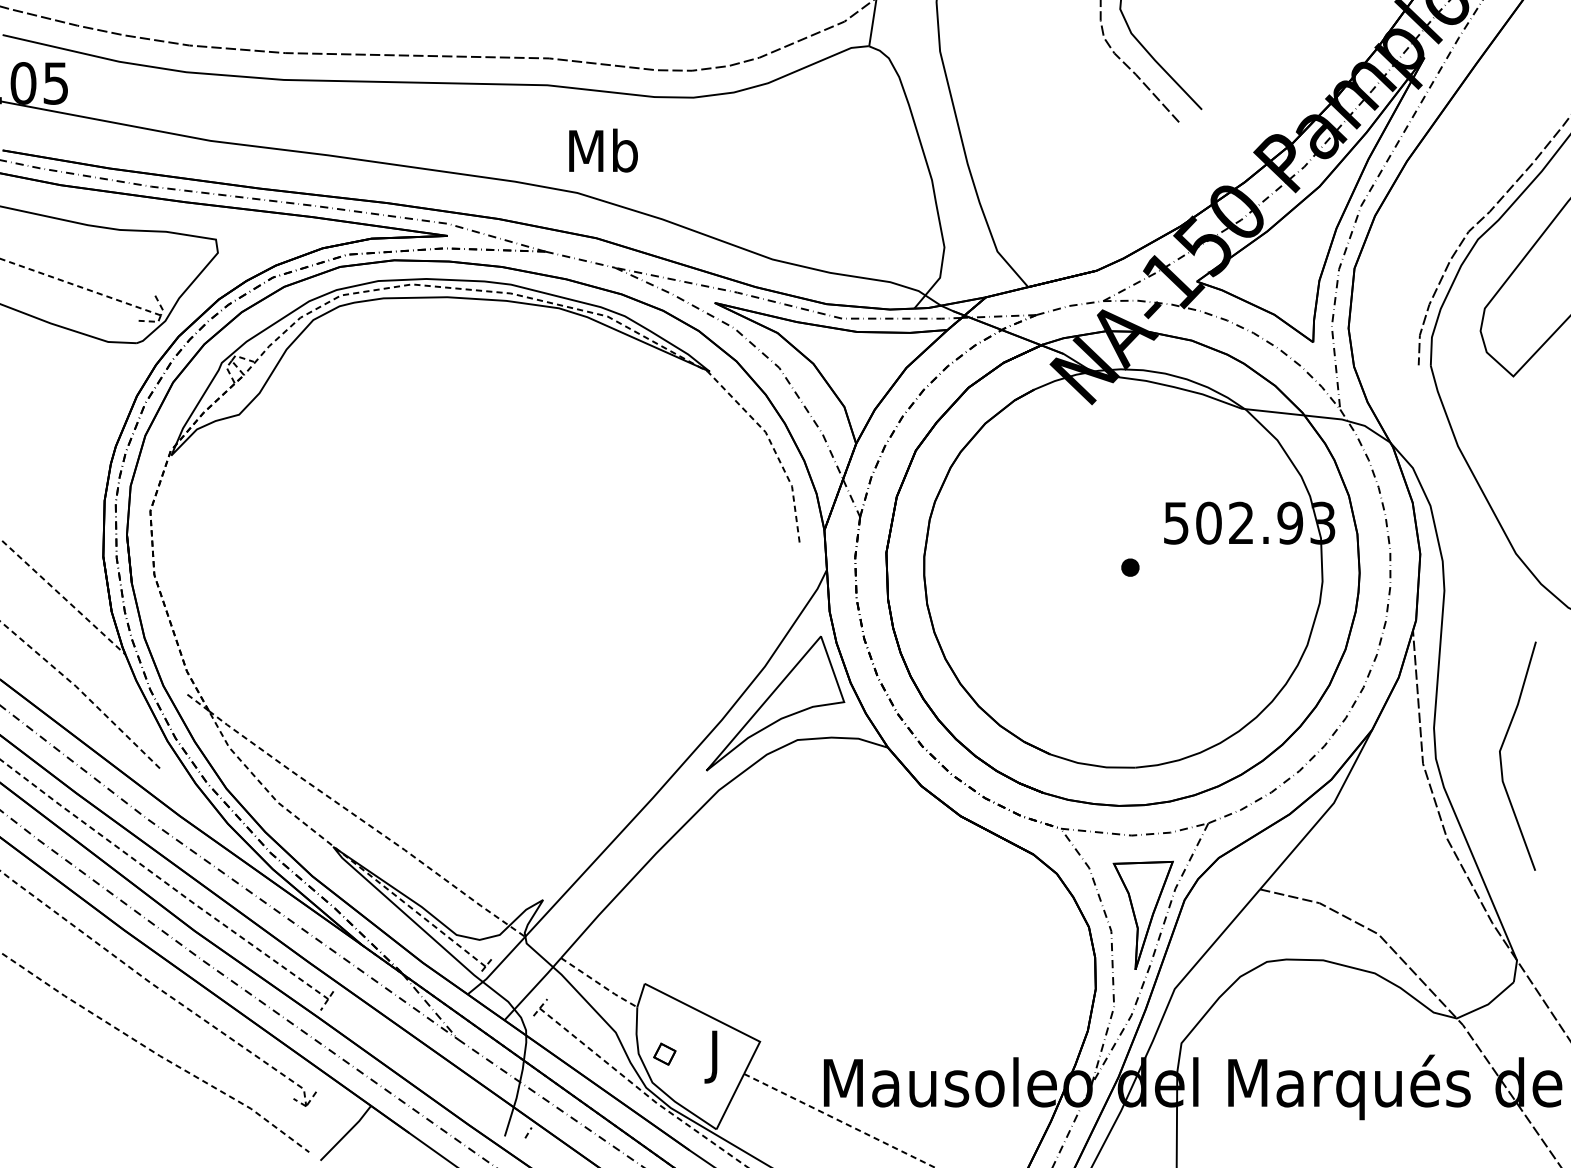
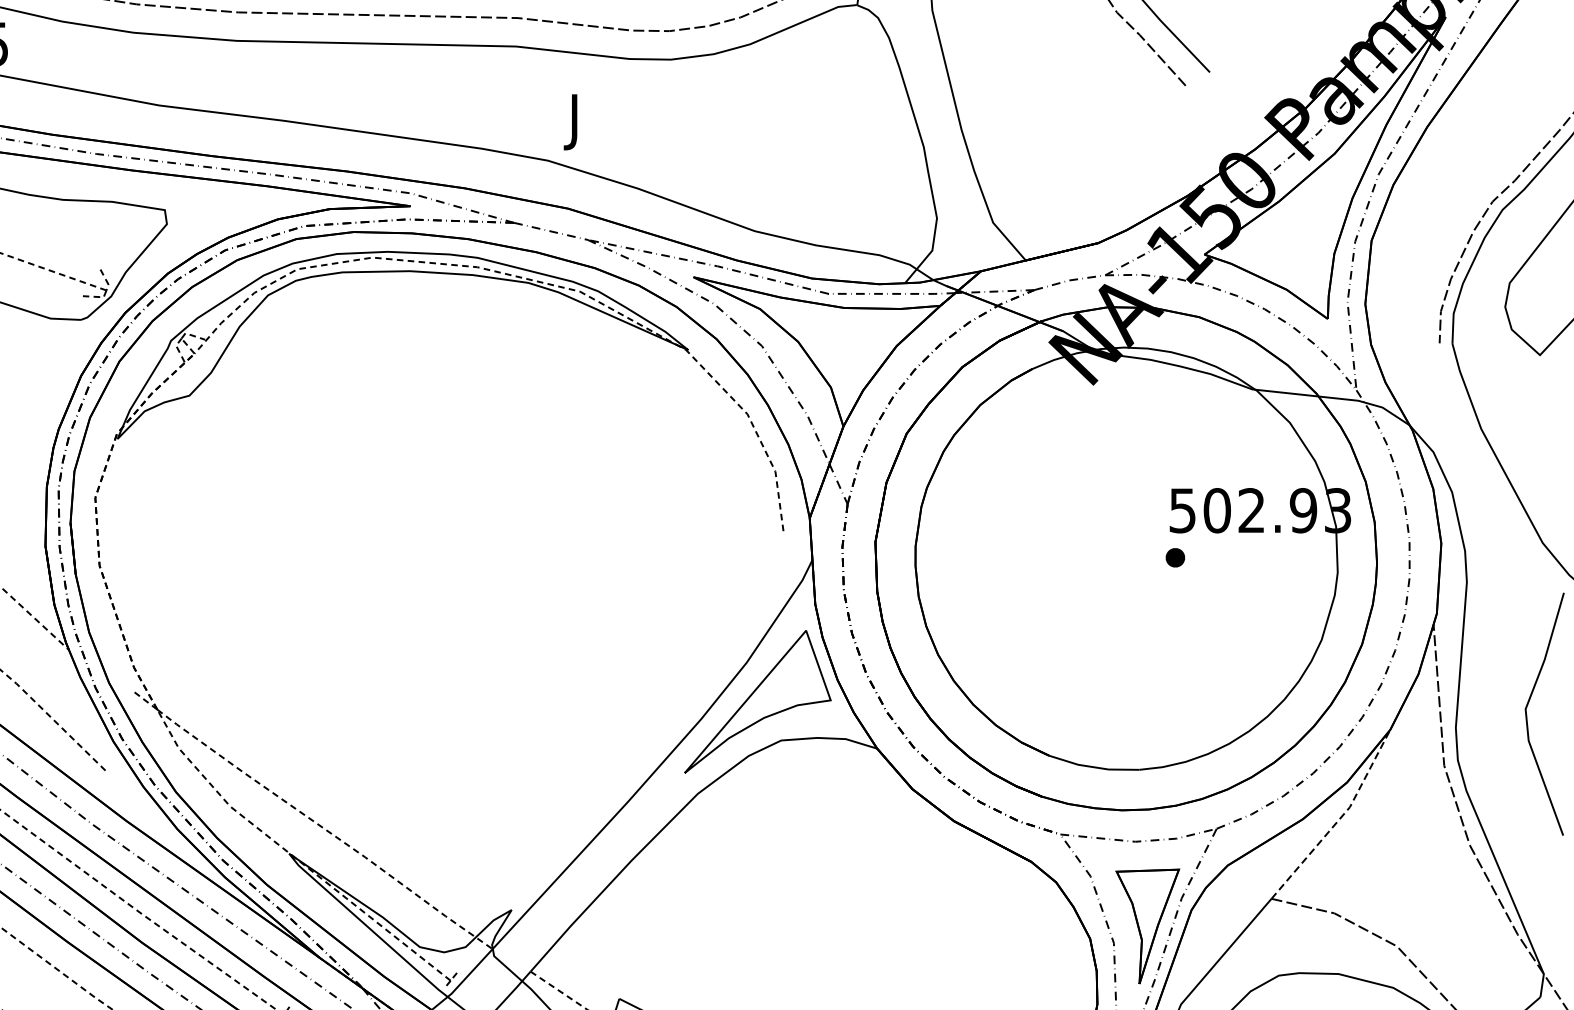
text: (603, 155) -> (575, 120), Mb -> J
part: (1130, 567) -> (1175, 557), moved
curve: (1501, 755) -> (1527, 713), moved
line: (1324, 814) -> (1339, 819), solid -> dashed

